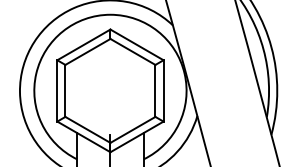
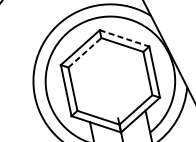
line: (137, 44) -> (124, 37), solid -> dashed
line: (87, 51) -> (84, 52), solid -> dashed

